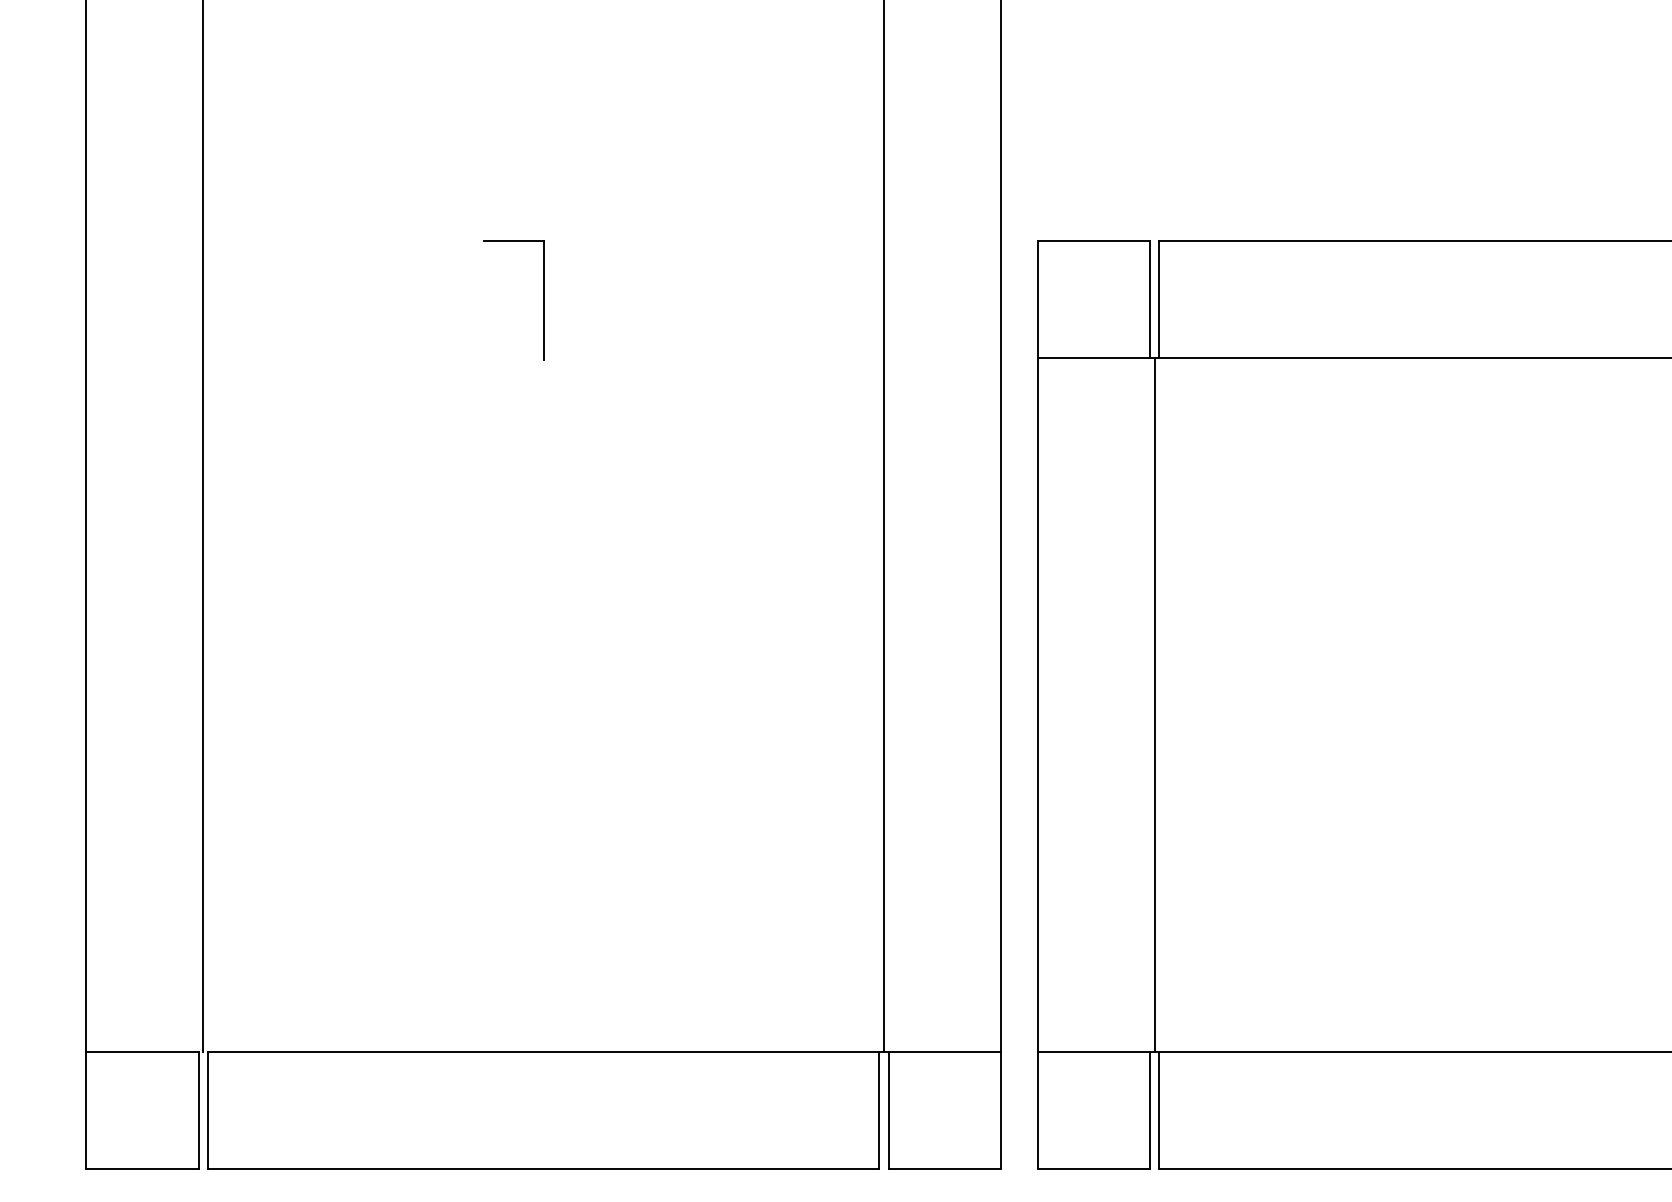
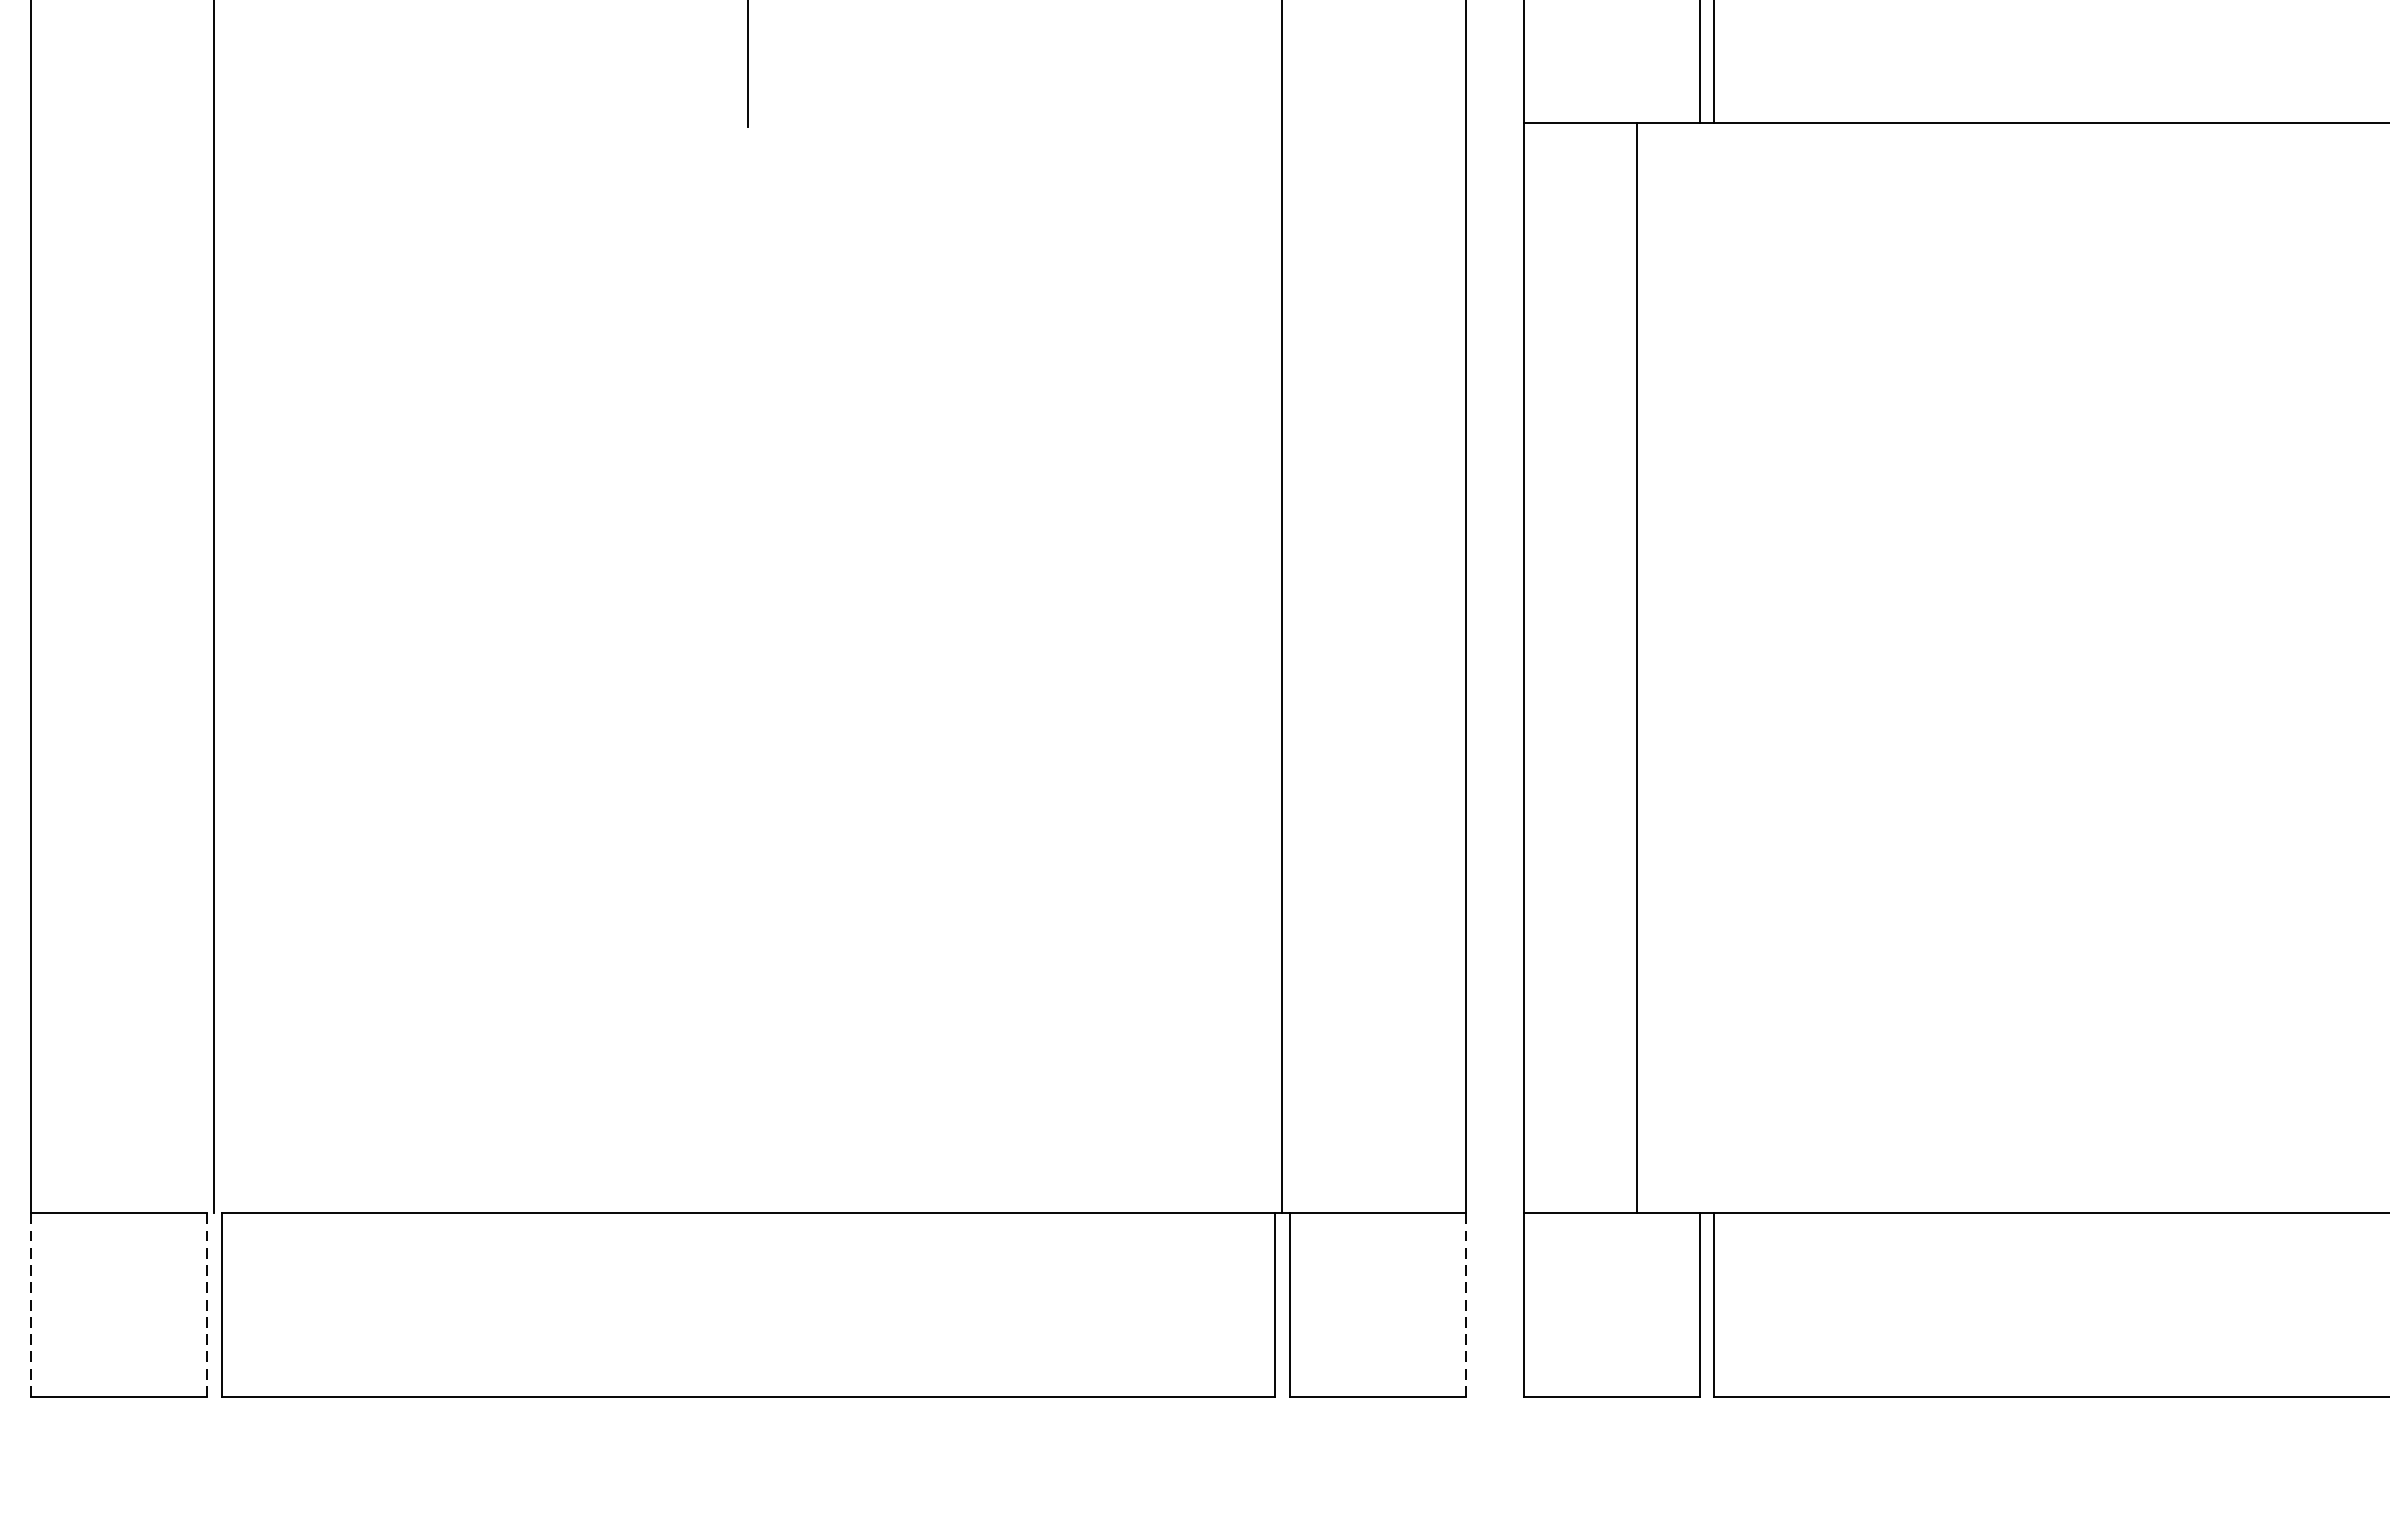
line: (1154, 704) -> (1636, 667), moved
line: (86, 1111) -> (30, 1305), solid -> dashed
line: (198, 1111) -> (206, 1305), solid -> dashed
line: (1000, 1111) -> (1465, 1305), solid -> dashed

